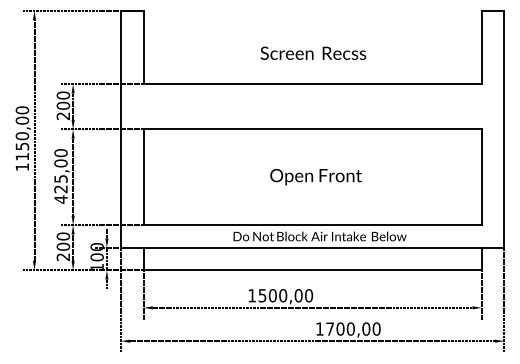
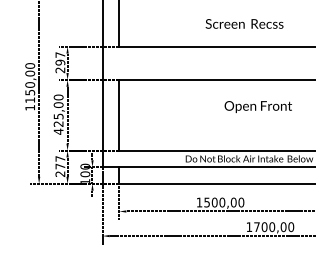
text: (63, 100) -> (60, 58), 200 -> 297
text: (315, 177) -> (257, 107), moved
text: (63, 241) -> (60, 162), 200 -> 277

